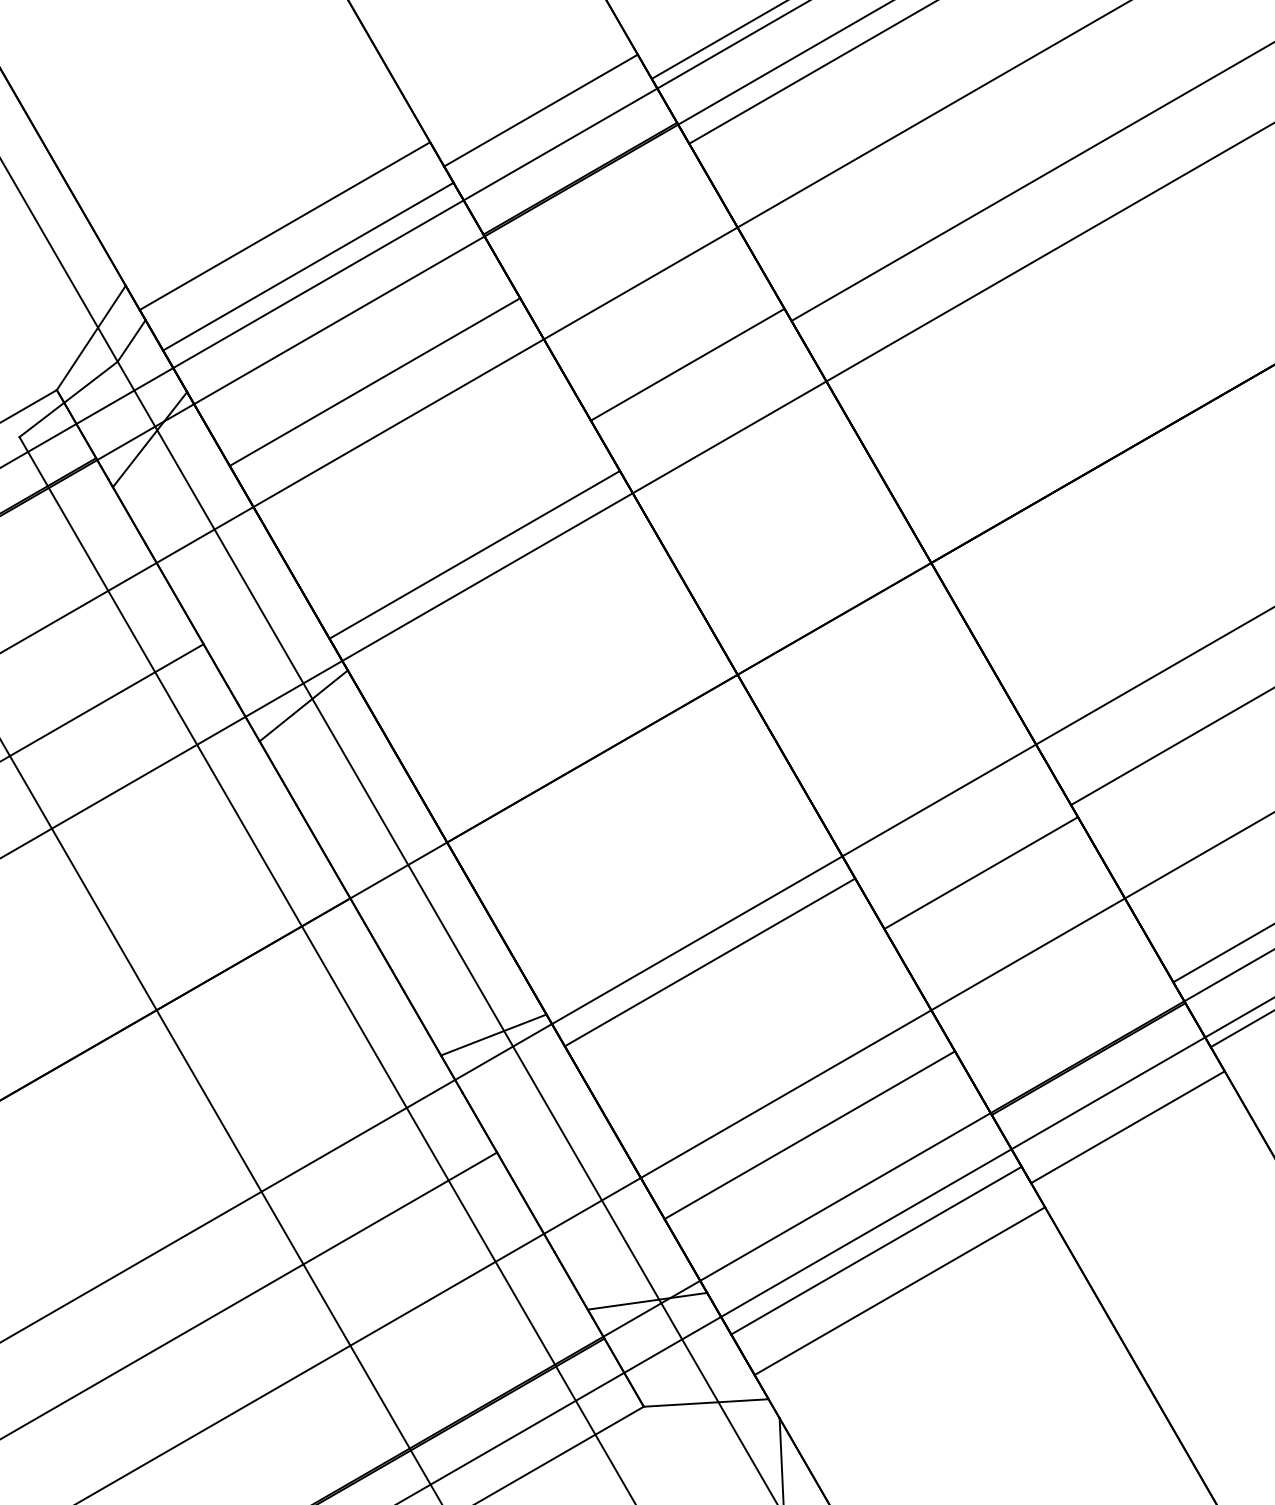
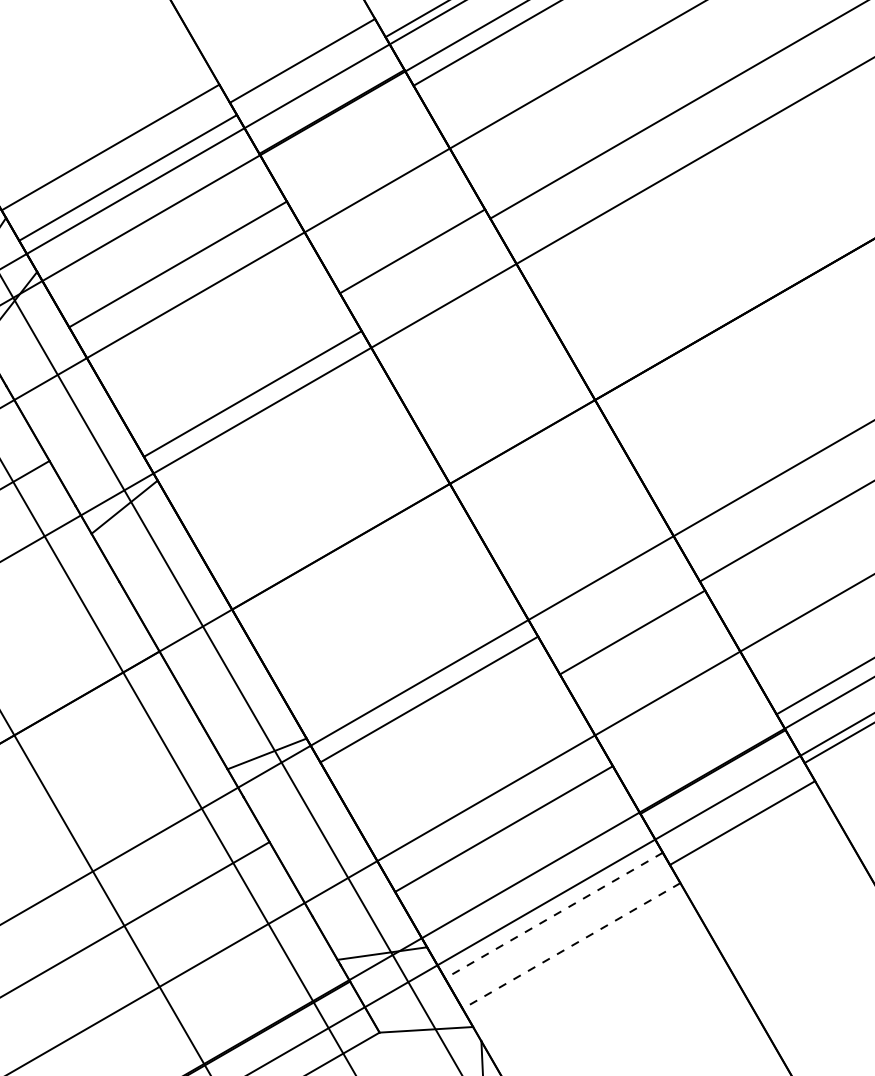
line: (876, 1250) -> (554, 915), solid -> dashed
line: (899, 1291) -> (571, 946), solid -> dashed

